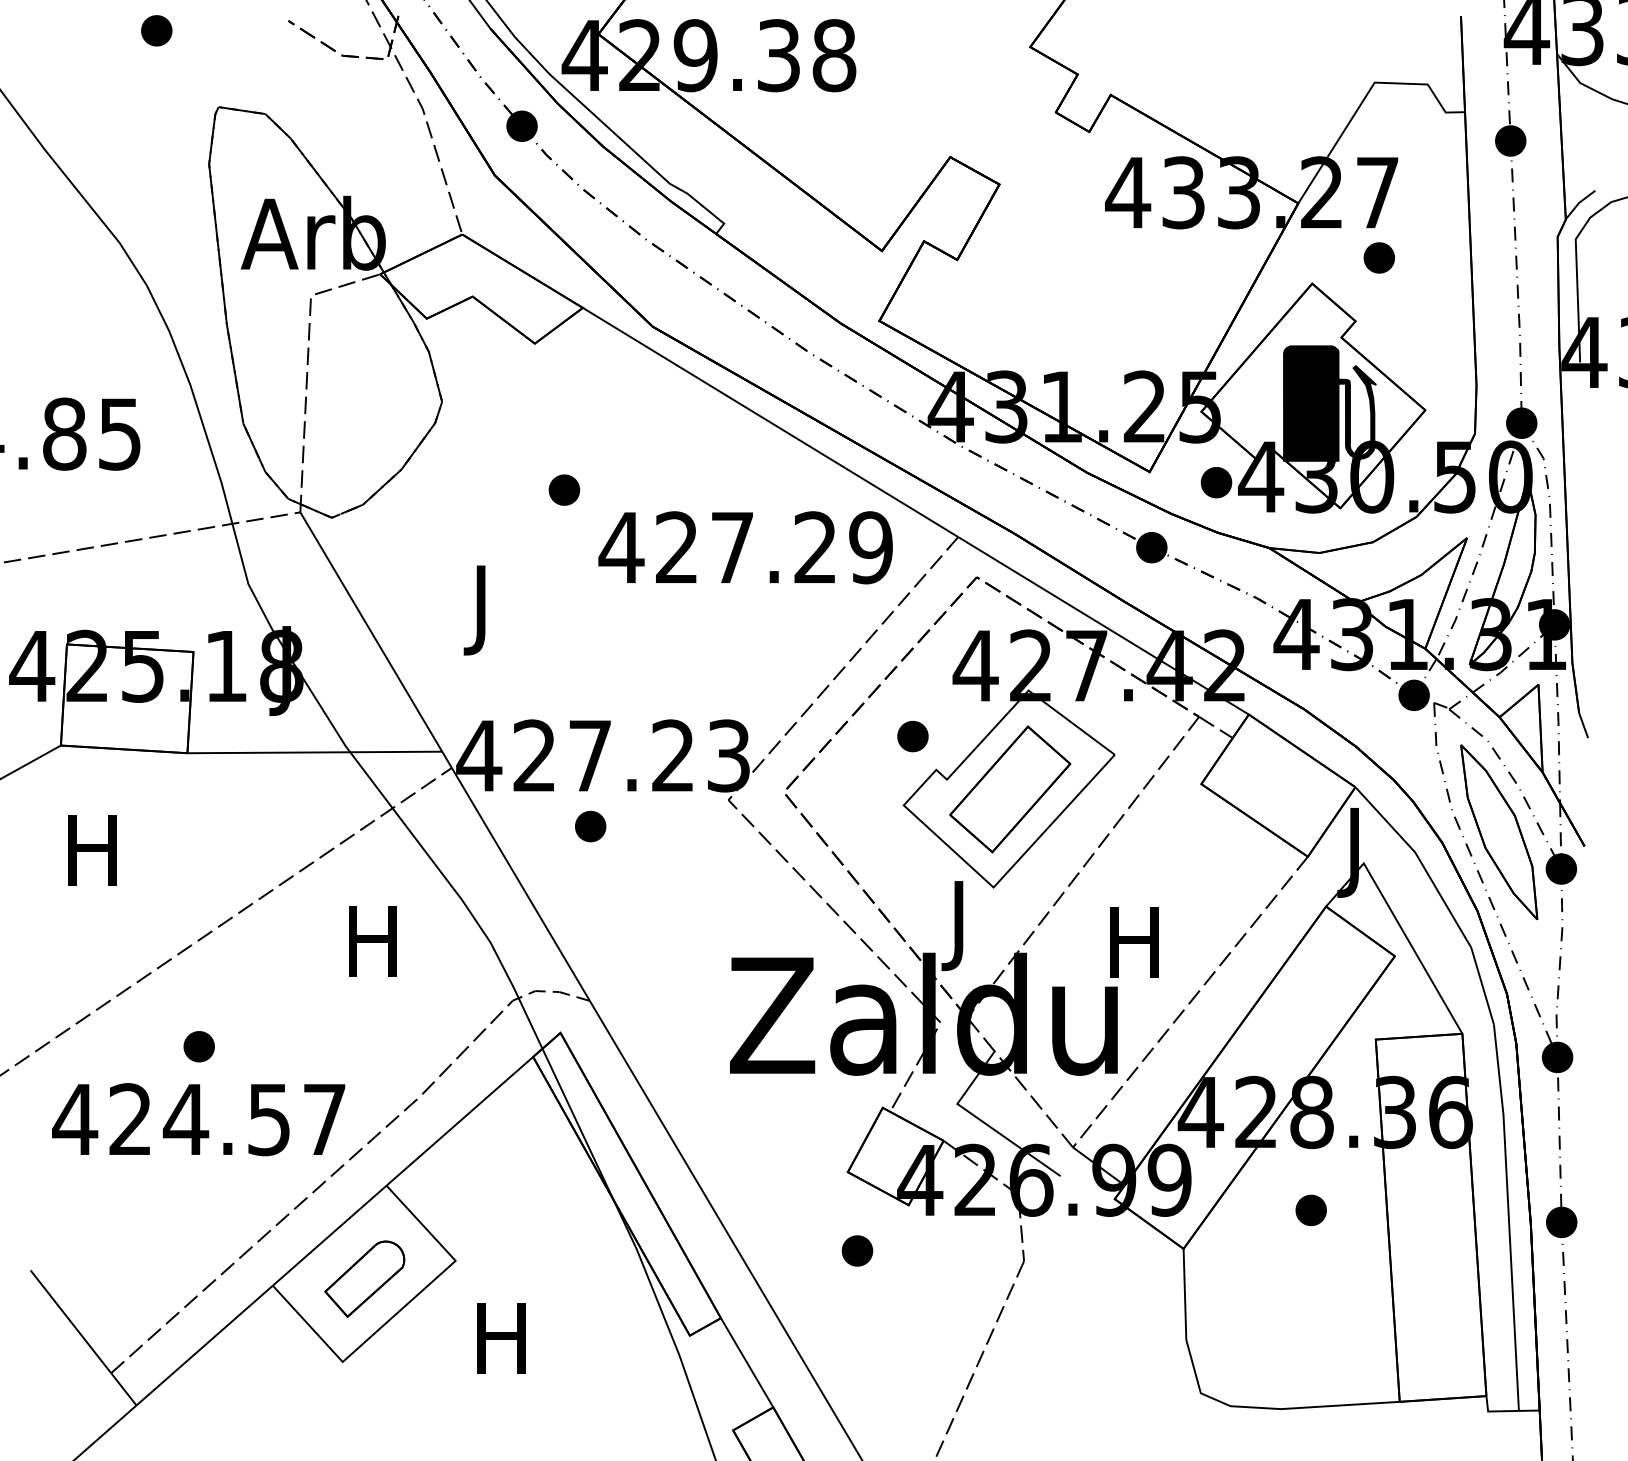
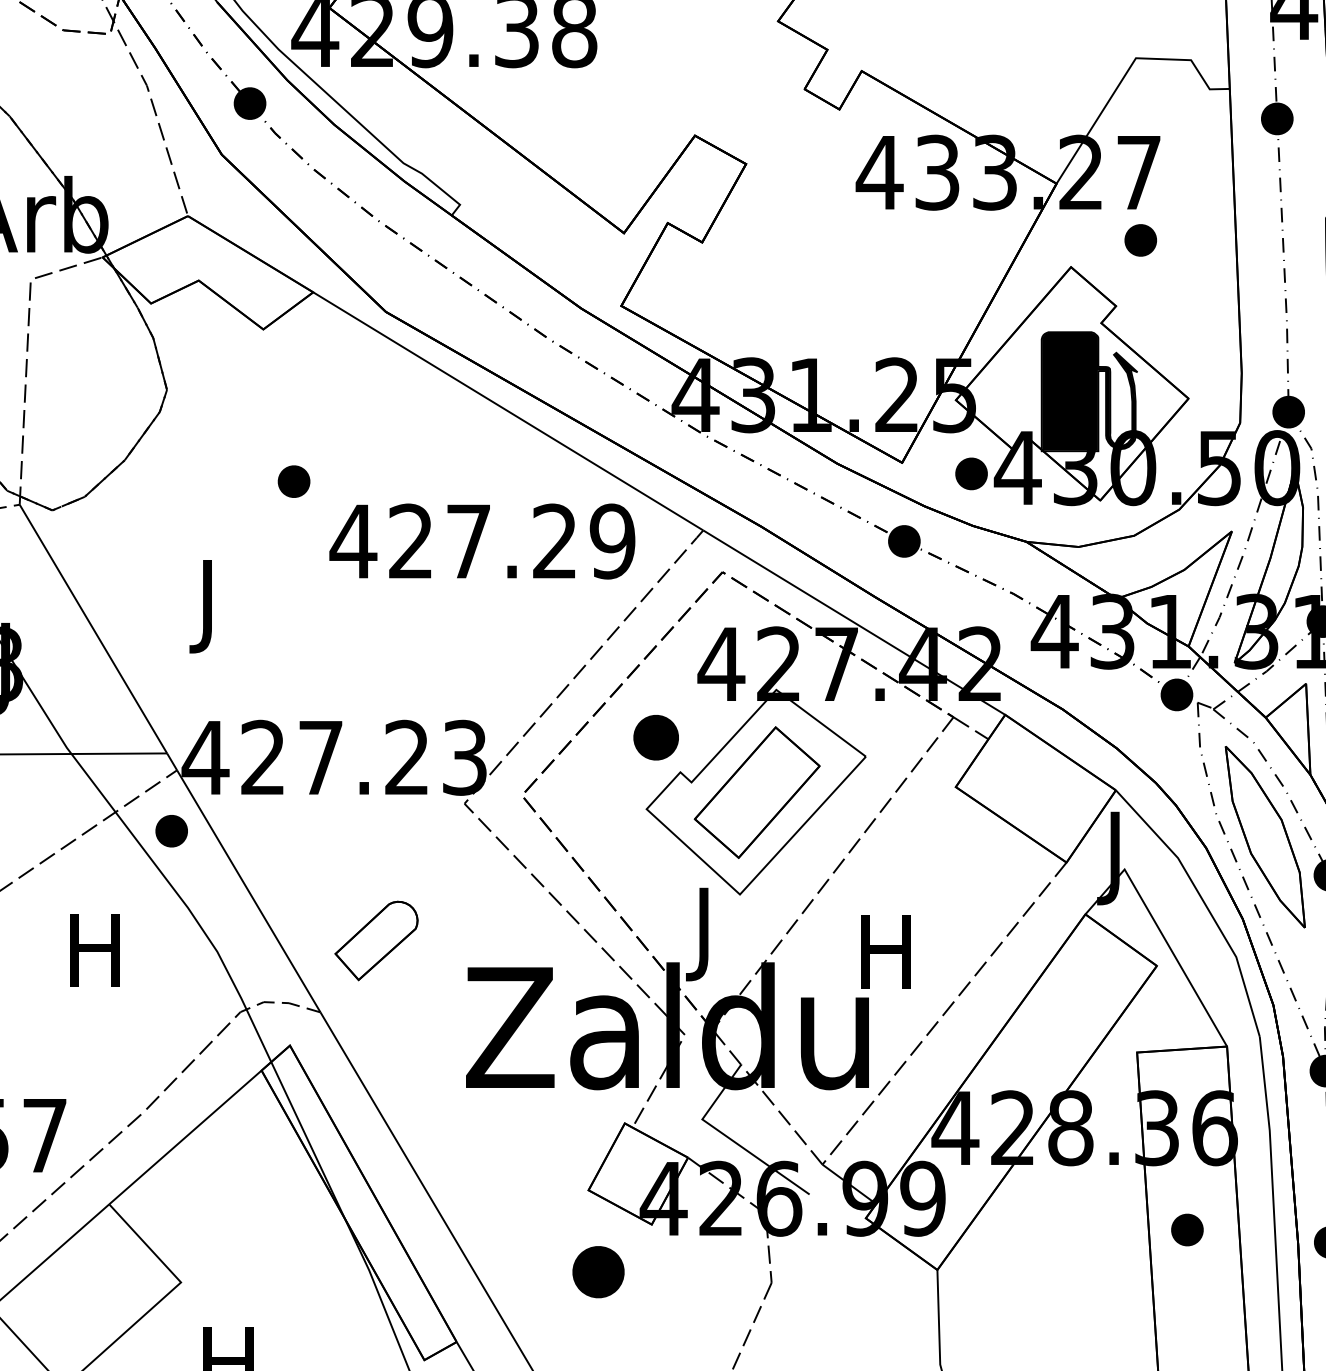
part: (912, 736) -> (655, 737), size x1.4
part: (590, 826) -> (171, 831), moved
part: (1310, 1210) -> (1186, 1230), moved
part: (857, 1250) -> (598, 1271), size x1.6
part: (364, 1278) -> (376, 940), moved

